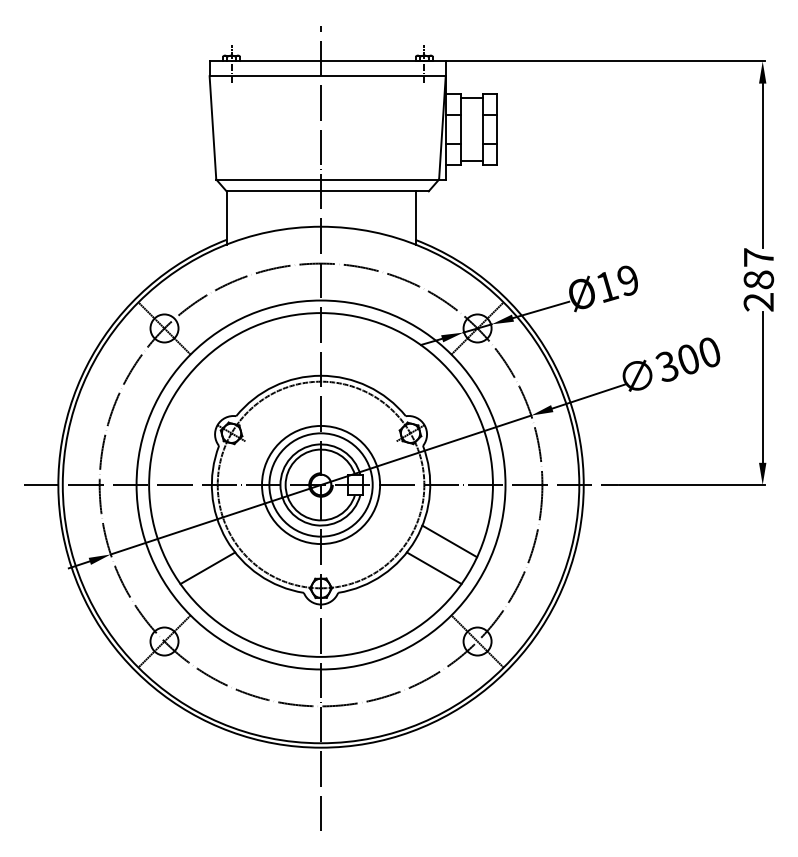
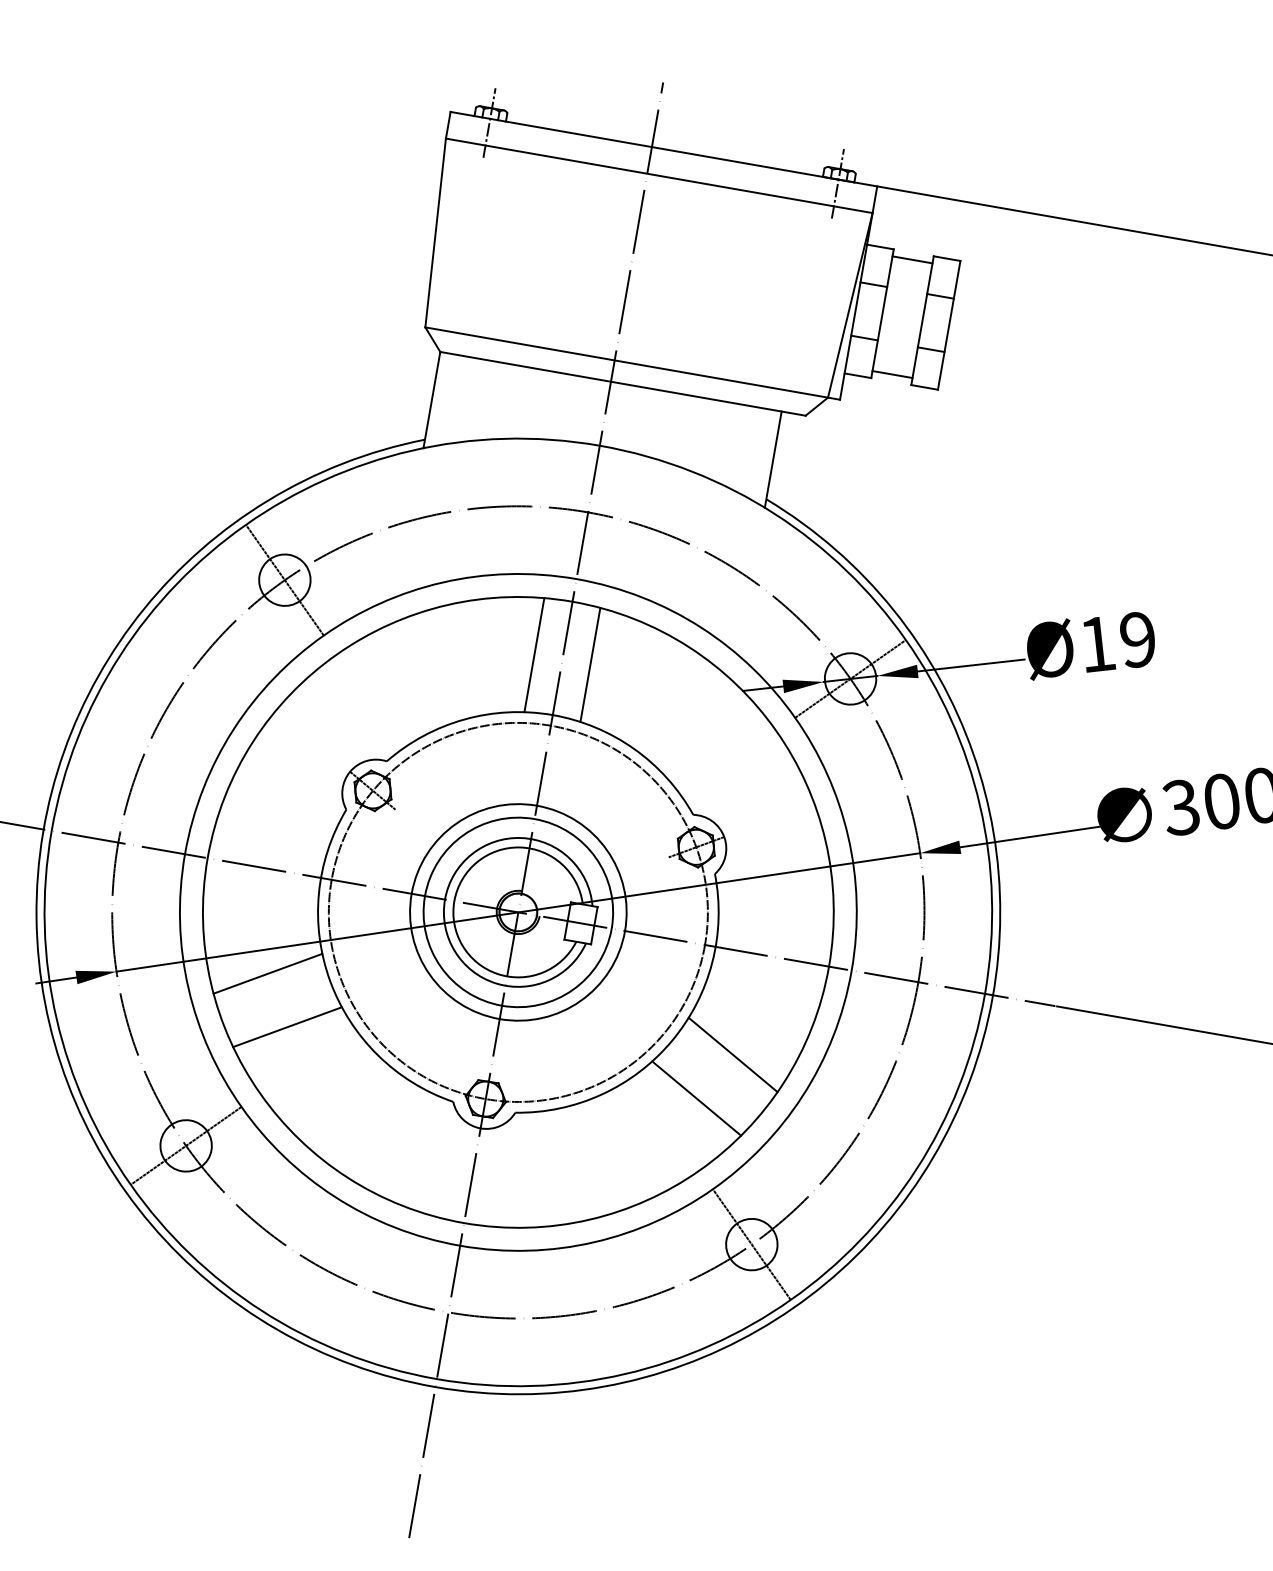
line: (305, 344) -> (534, 653), added
line: (336, 344) -> (590, 663), added
line: (192, 541) -> (268, 973), added

